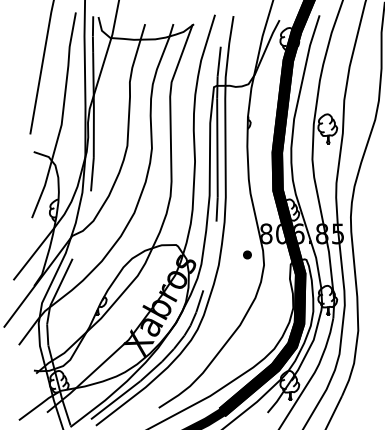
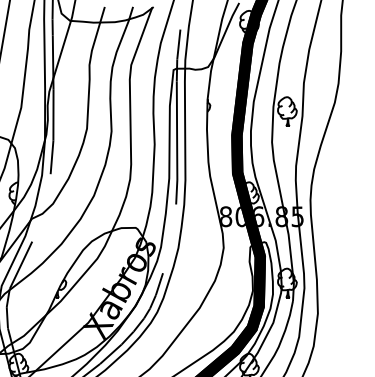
part: (247, 254) -> (207, 237), removed

